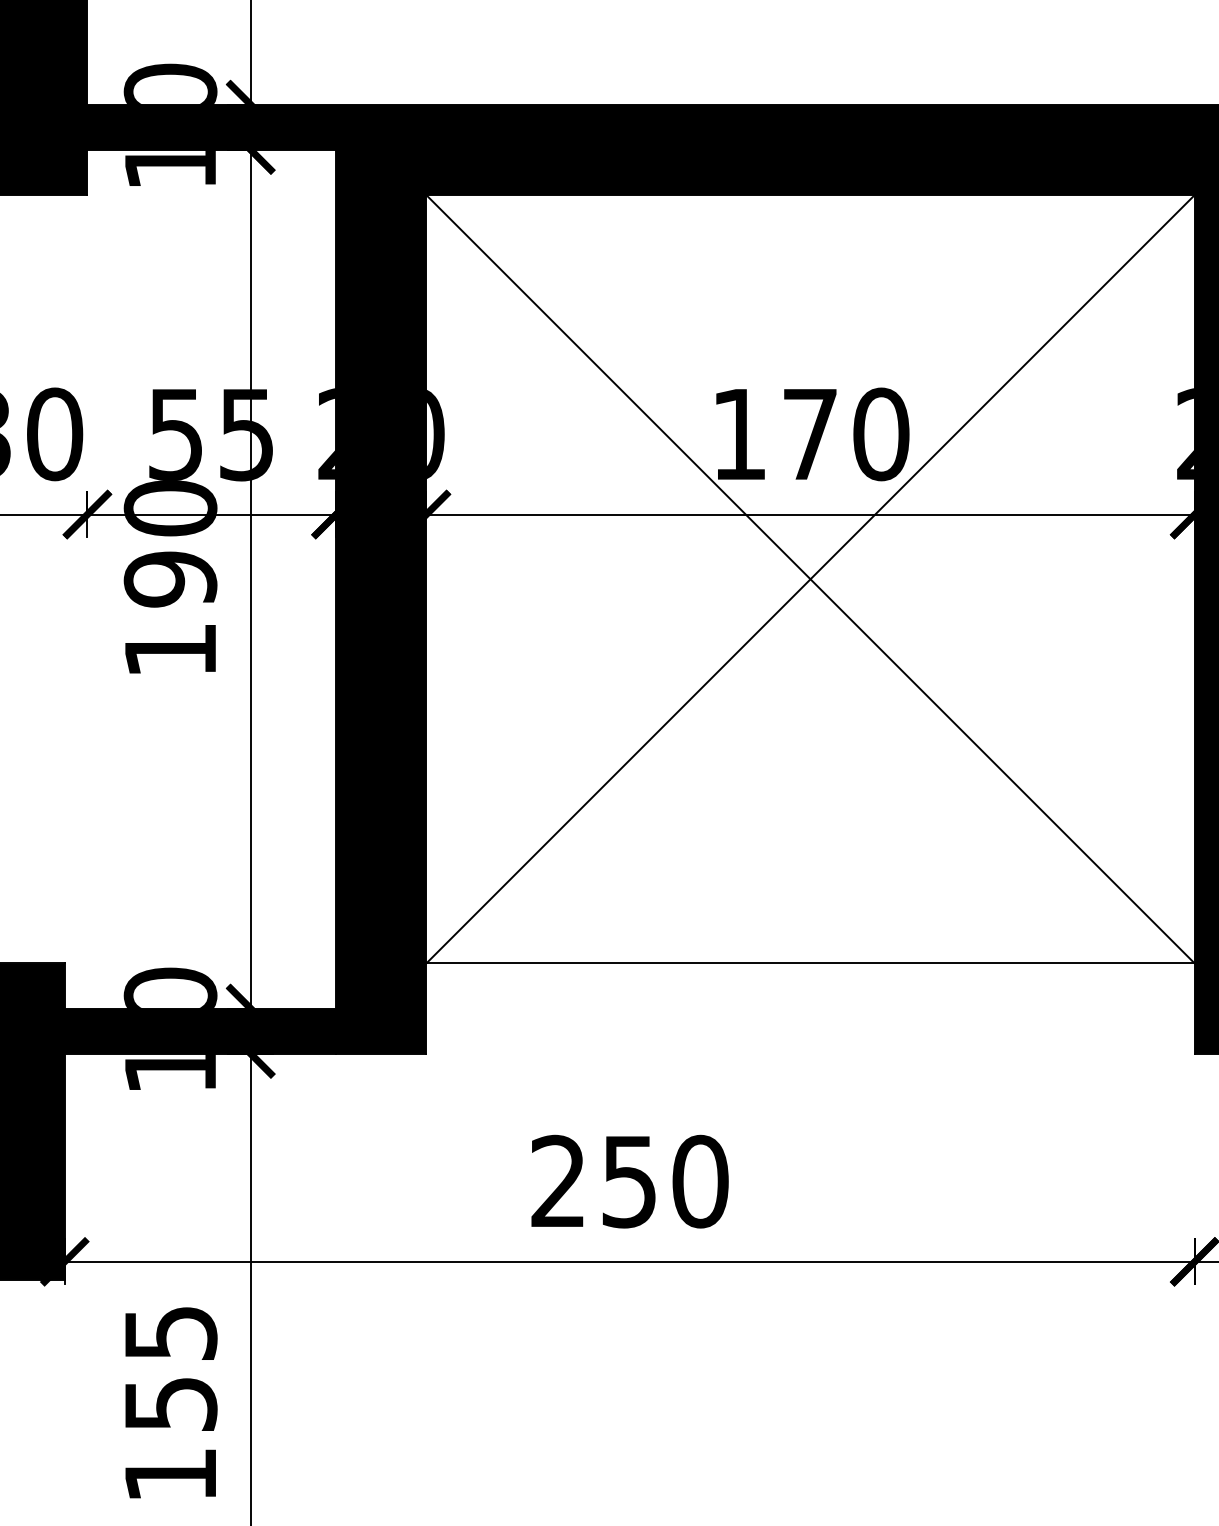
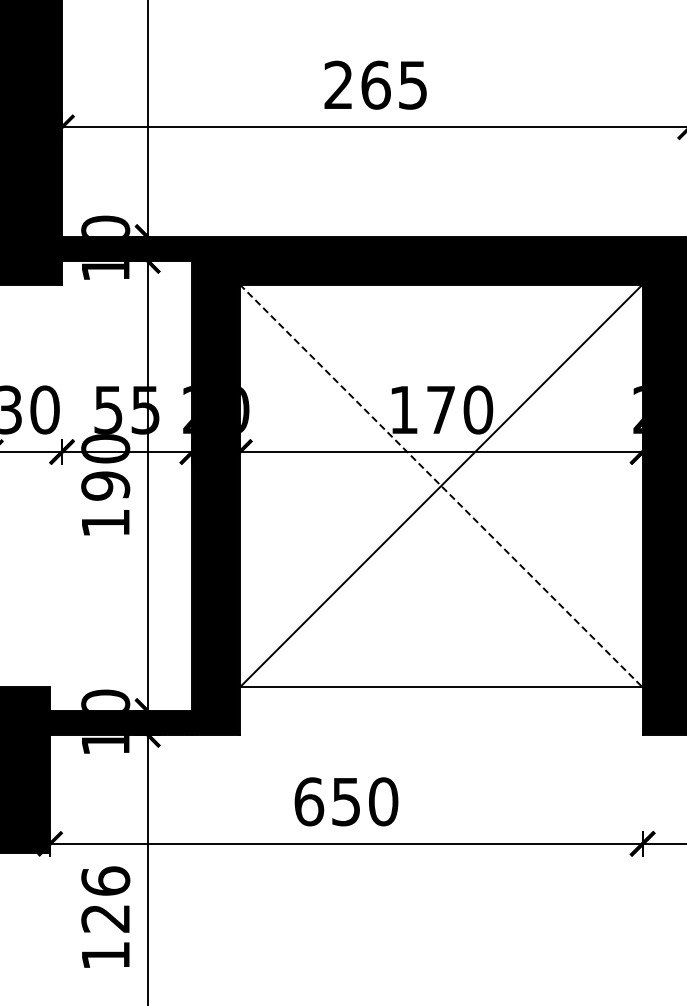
line: (811, 578) -> (441, 485), solid -> dashed
text: (559, 1181) -> (309, 801), 250 -> 650
text: (170, 1367) -> (105, 899), 155 -> 126

